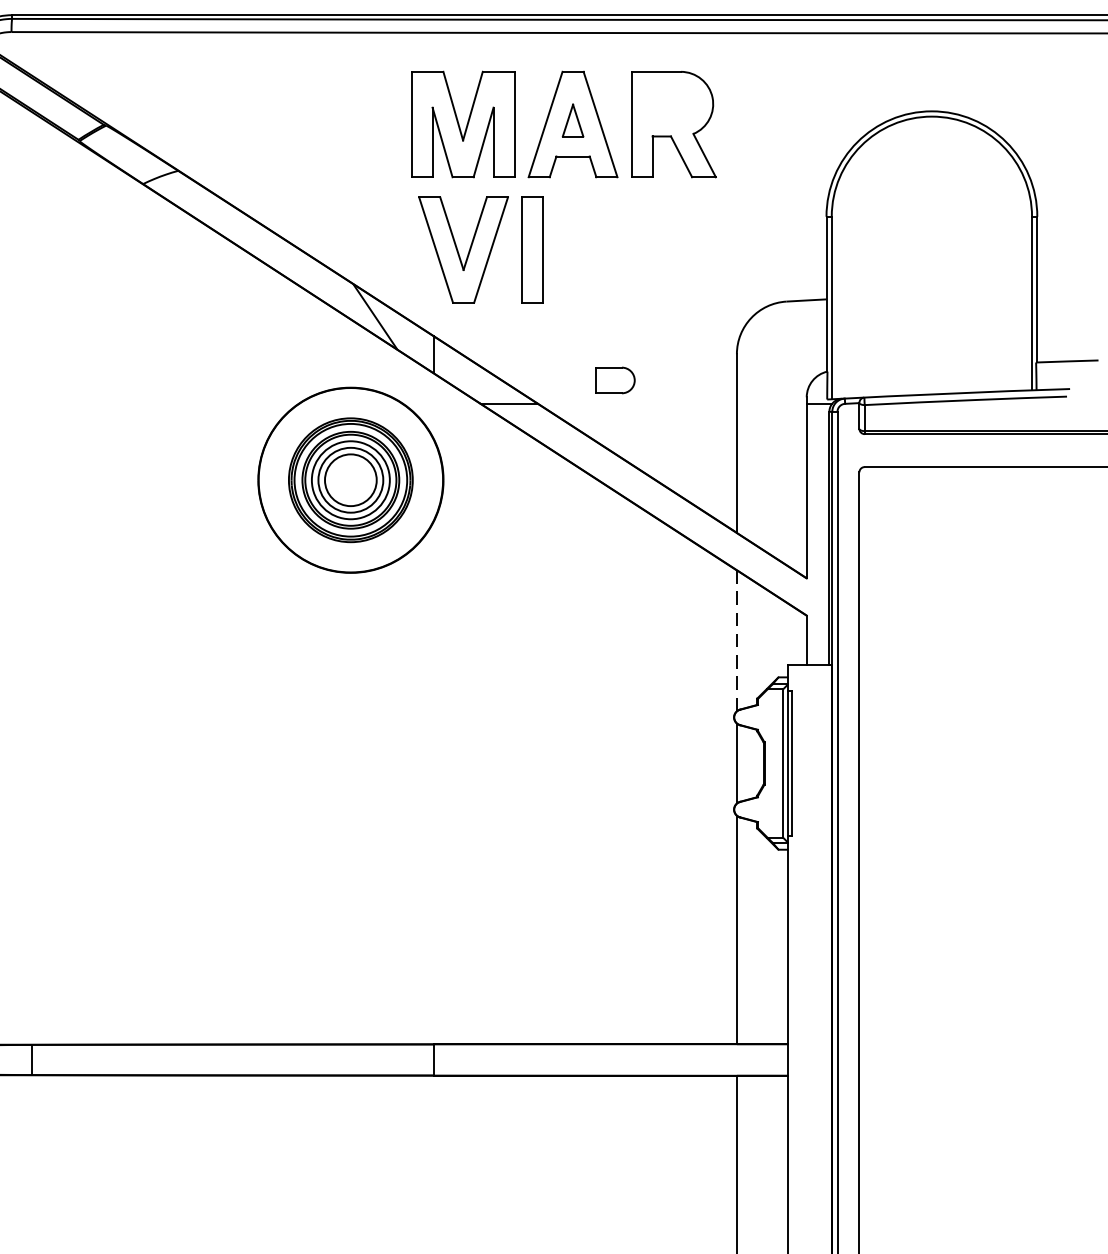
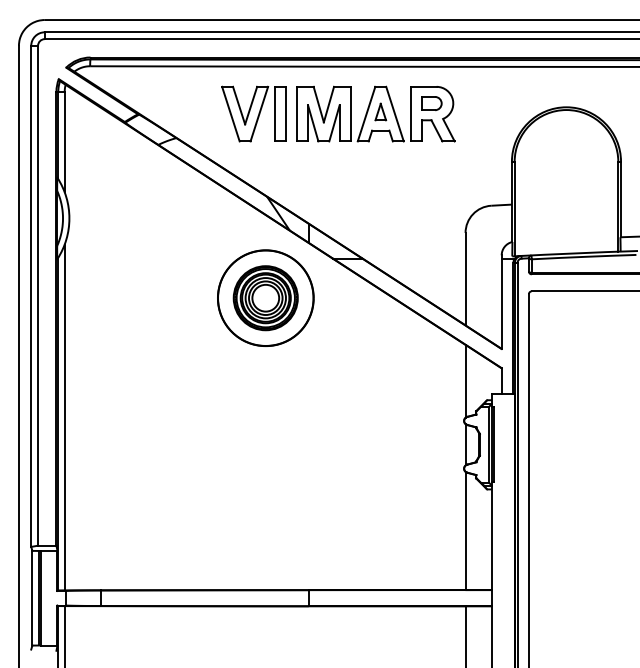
part: (479, 248) -> (253, 113), moved
part: (615, 380) -> (431, 103), moved
line: (736, 639) -> (465, 380), dashed -> solid

